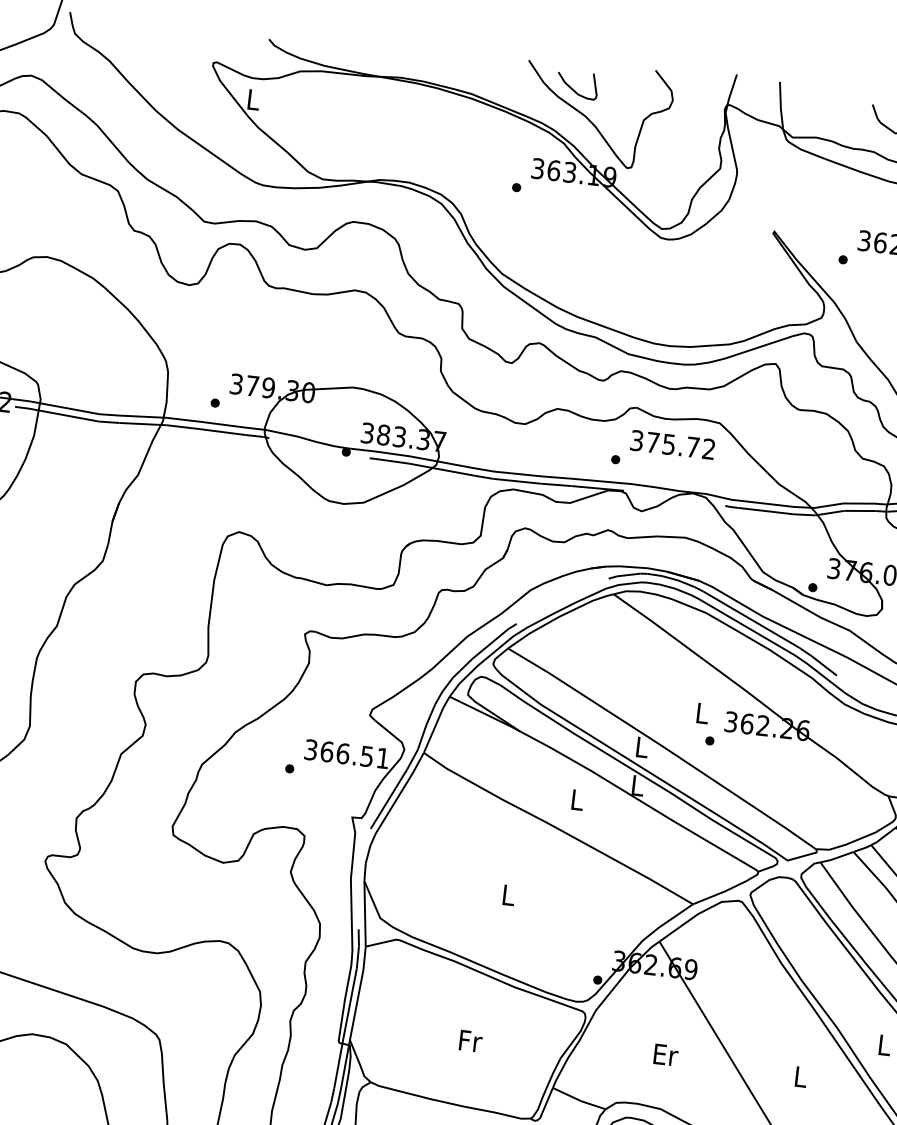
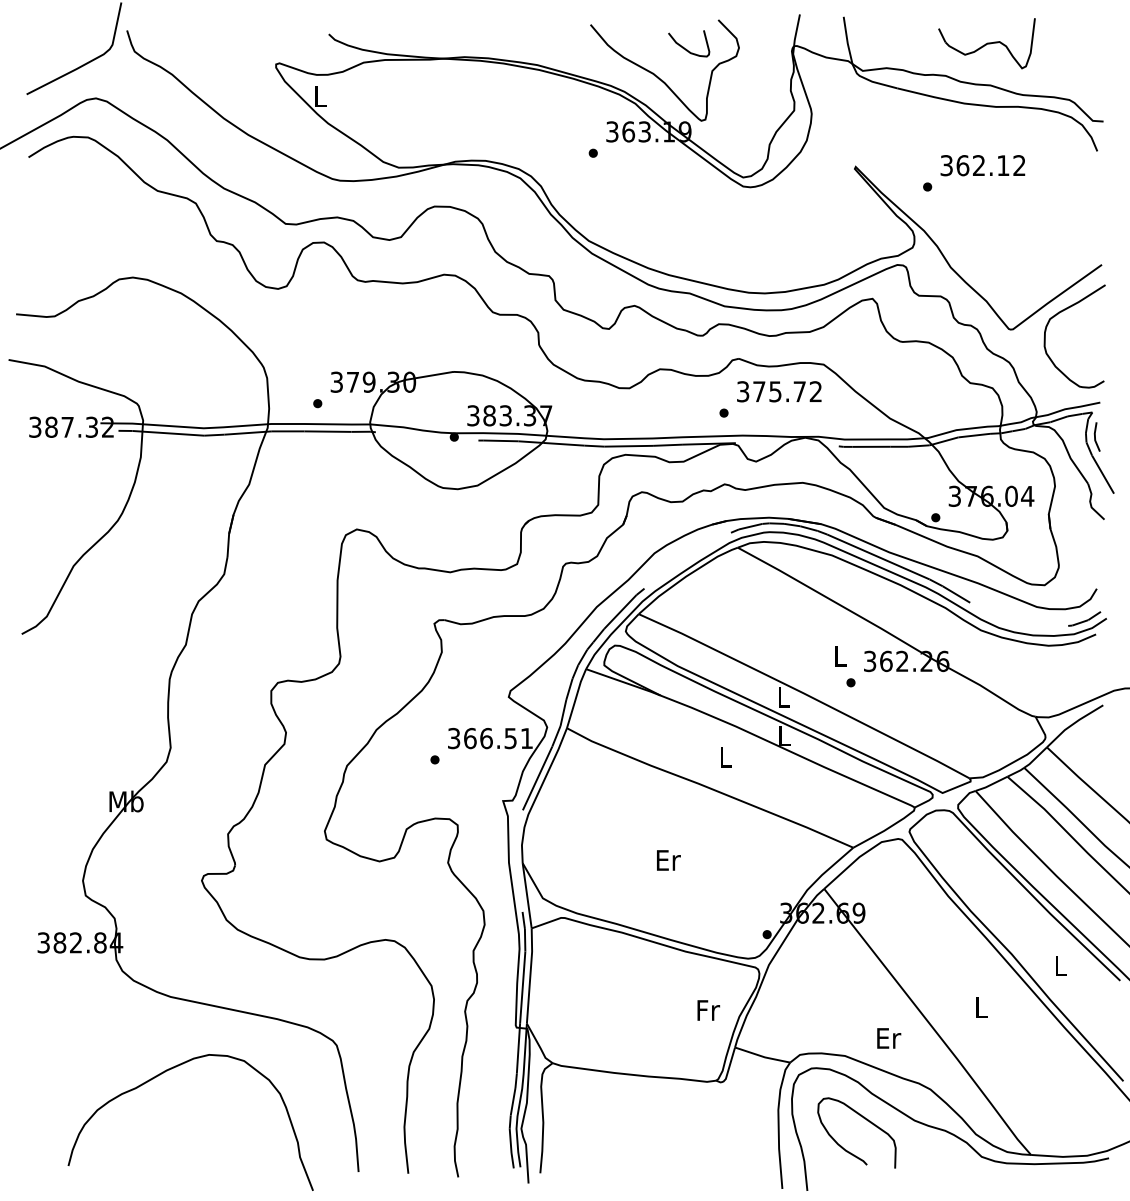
curve: (574, 89) -> (686, 48), moved
text: (508, 895) -> (668, 860), L -> Er
text: (470, 1041) -> (708, 1010), moved
text: (666, 1055) -> (889, 1038), moved

